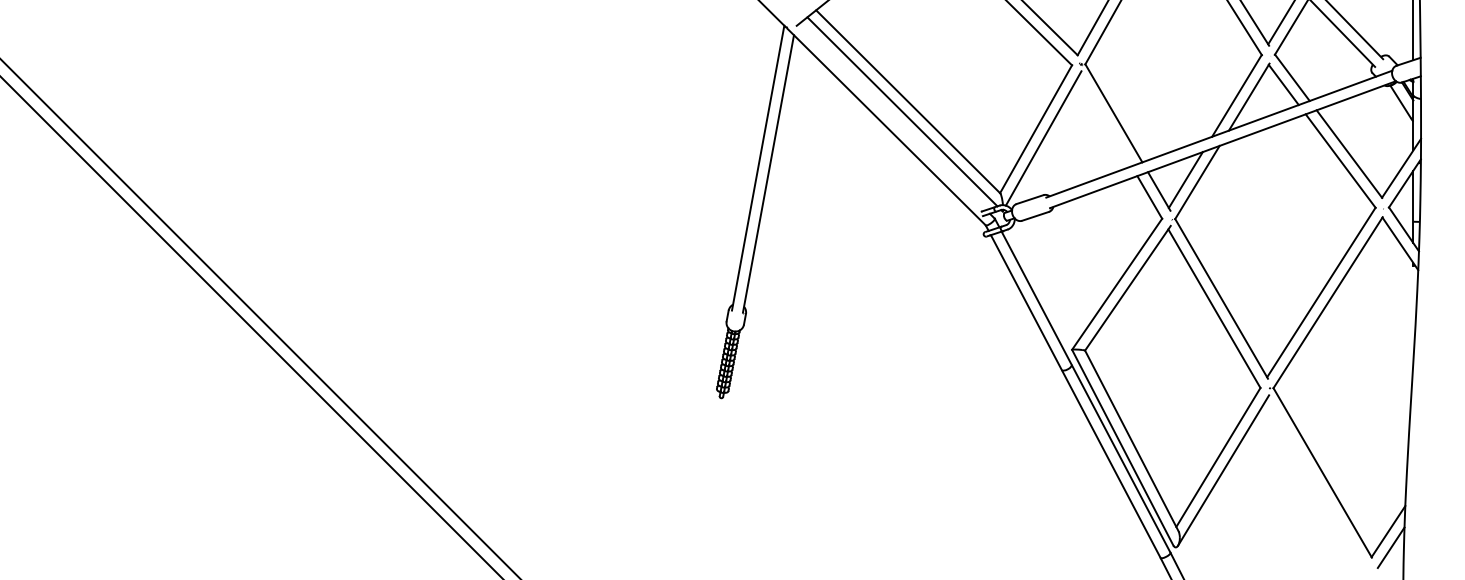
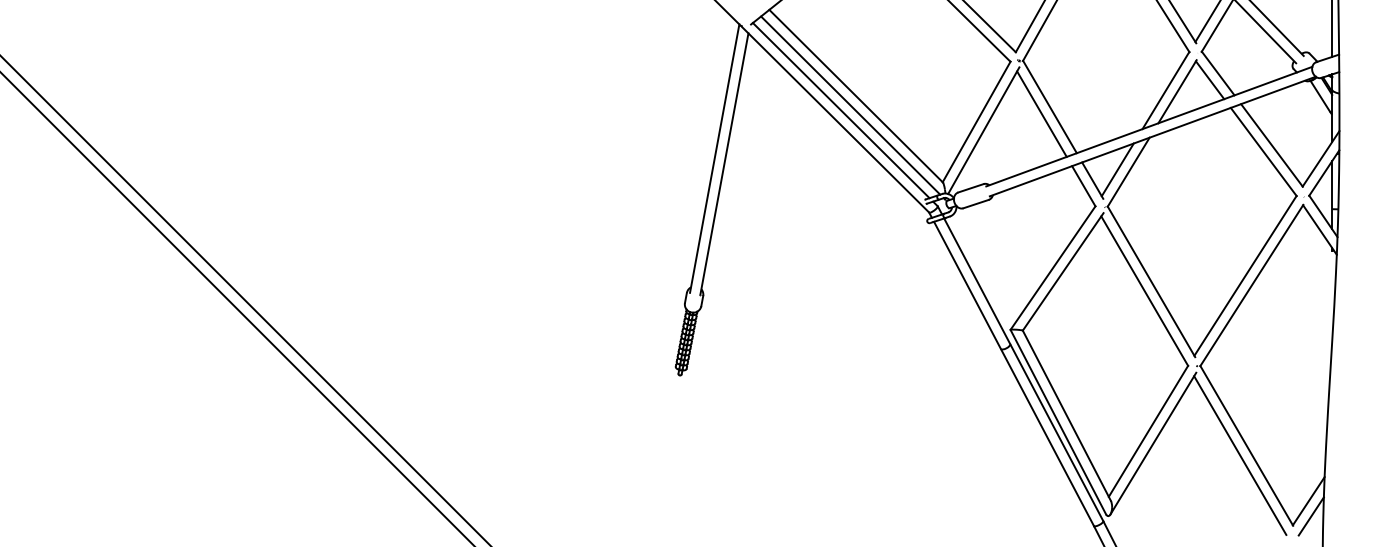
line: (892, 117) -> (841, 110), added
line: (1105, 120) -> (1042, 113), added
line: (1315, 482) -> (1239, 454), added

